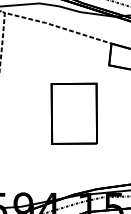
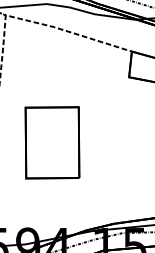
part: (73, 113) -> (51, 142), moved

